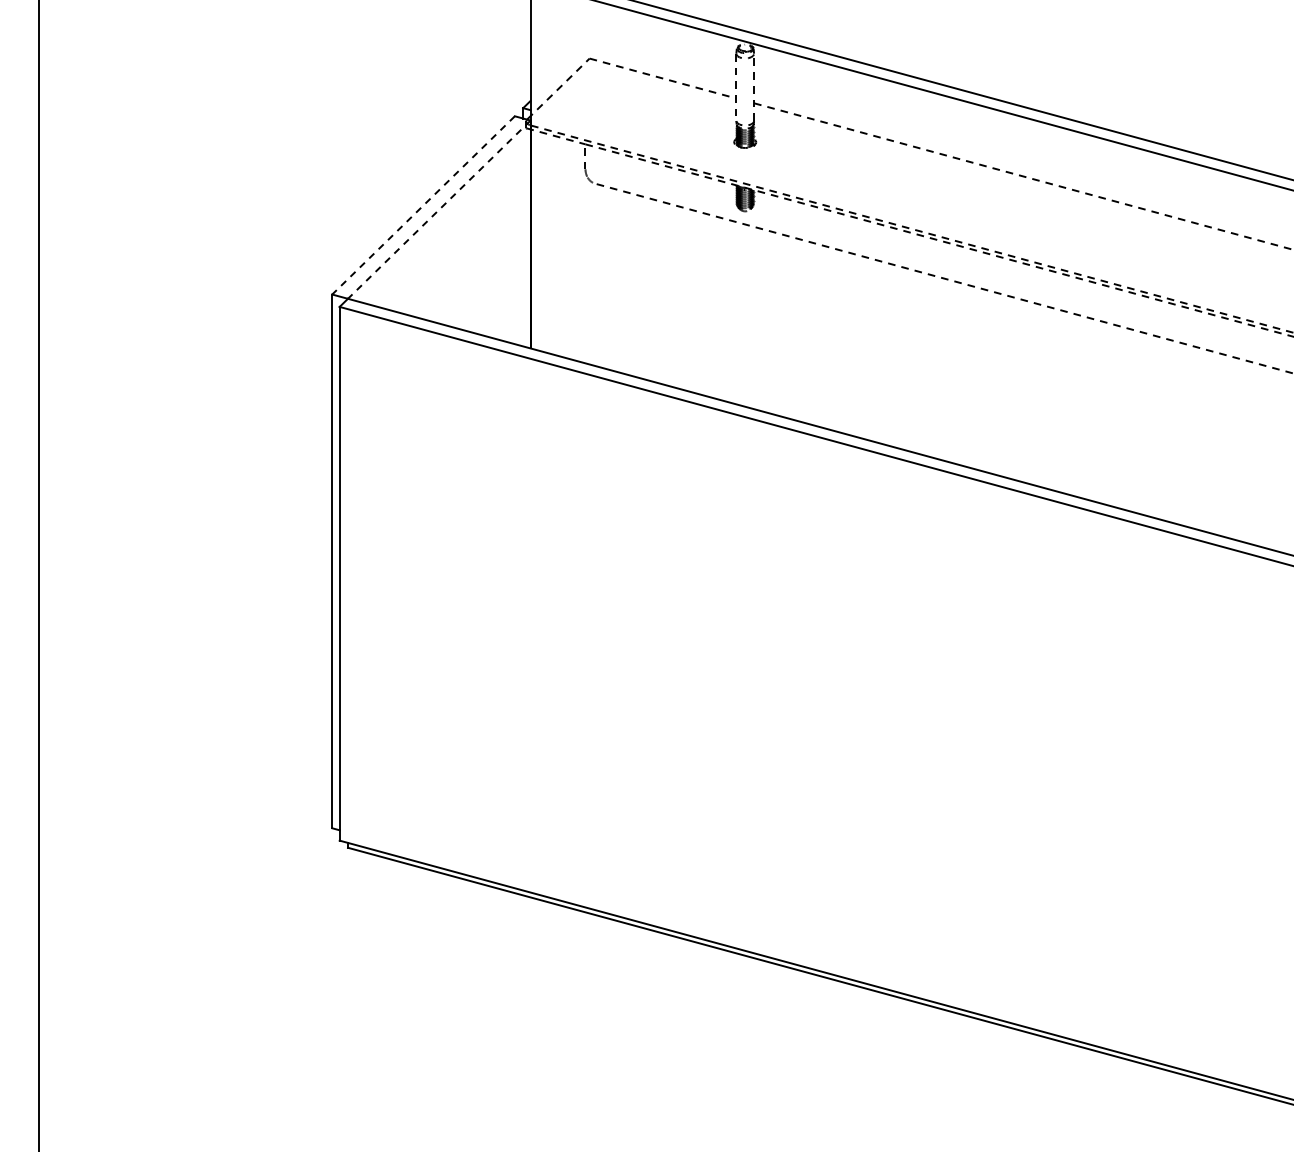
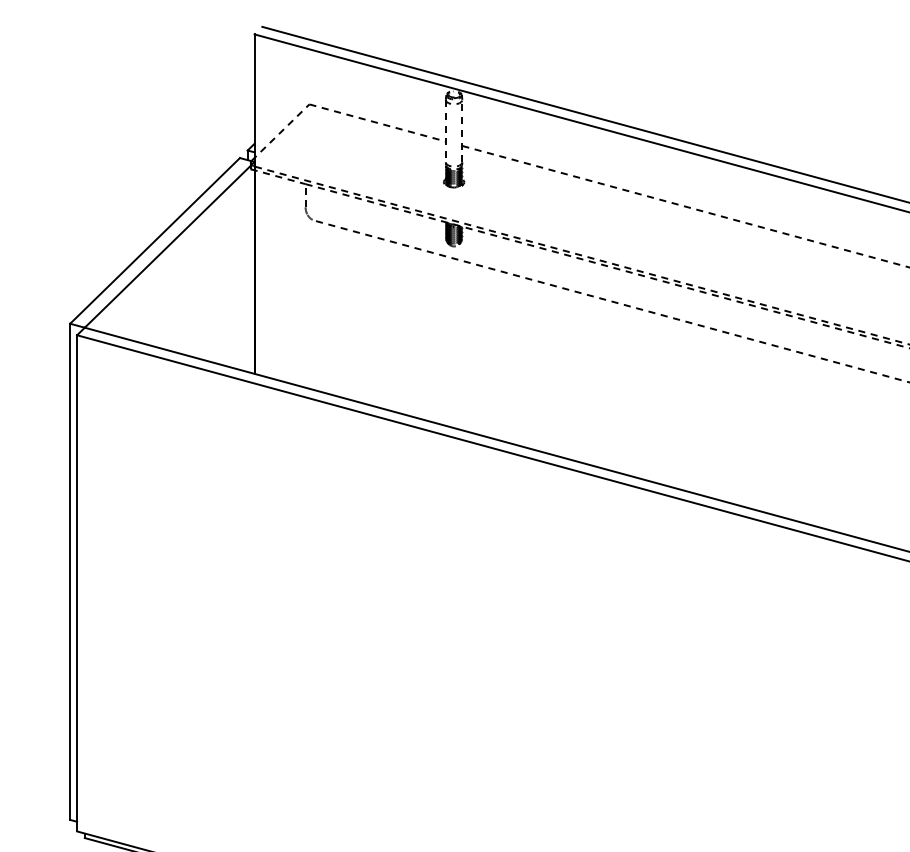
line: (423, 205) -> (155, 240), dashed -> solid
line: (439, 209) -> (169, 244), dashed -> solid

